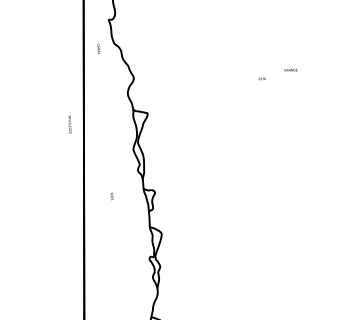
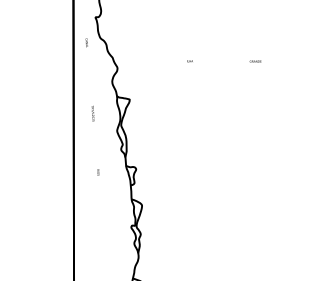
text: (261, 78) -> (189, 60), moved
text: (69, 124) -> (92, 113), moved

